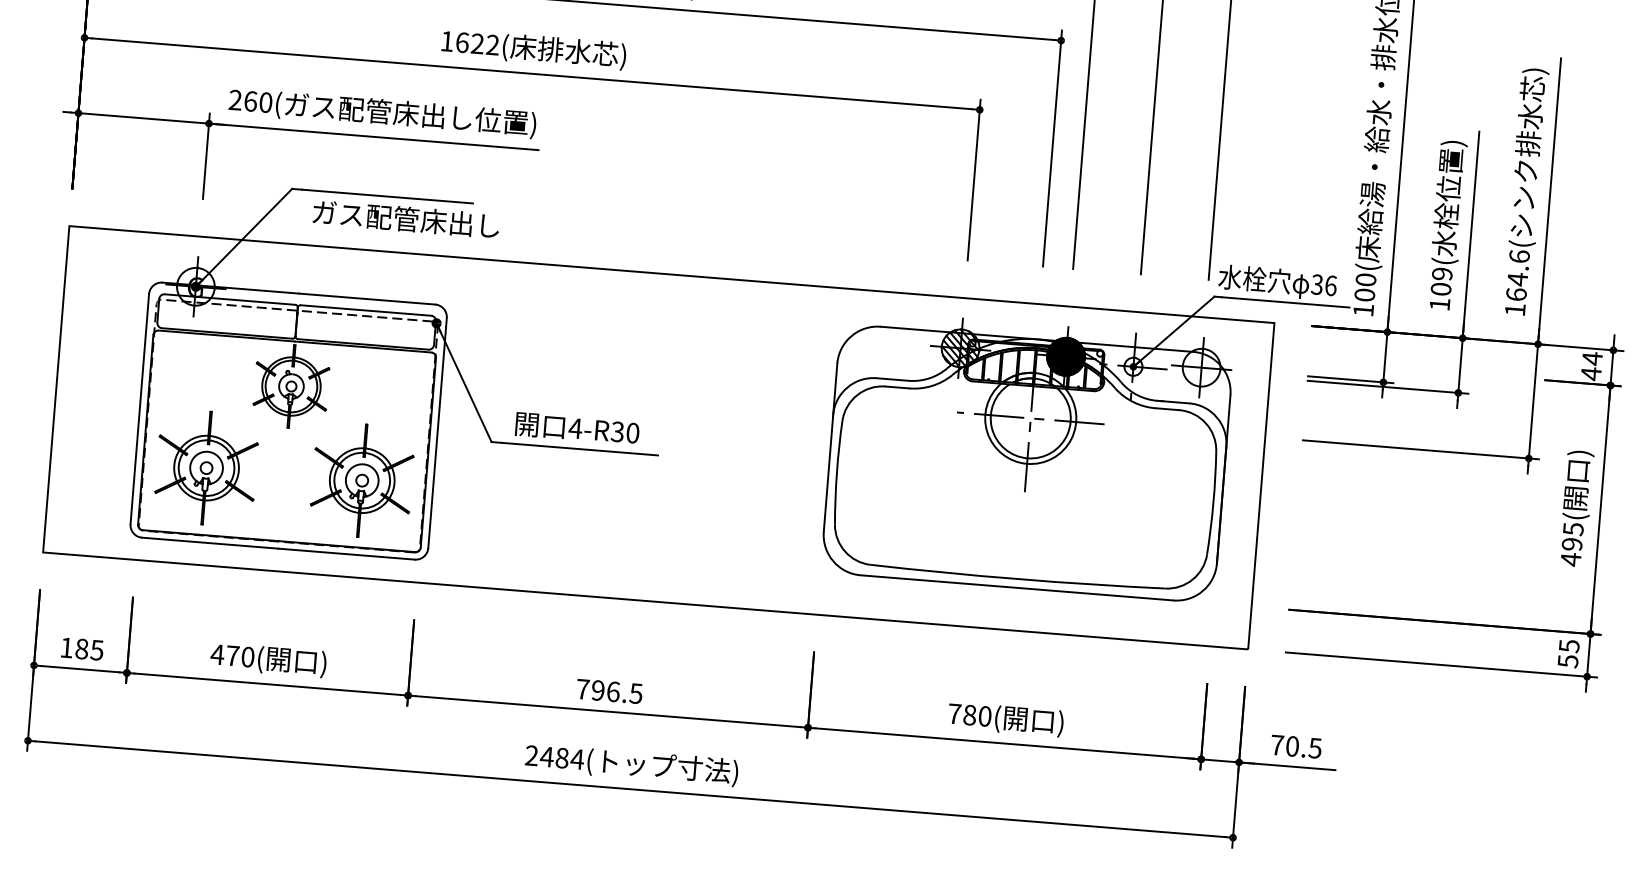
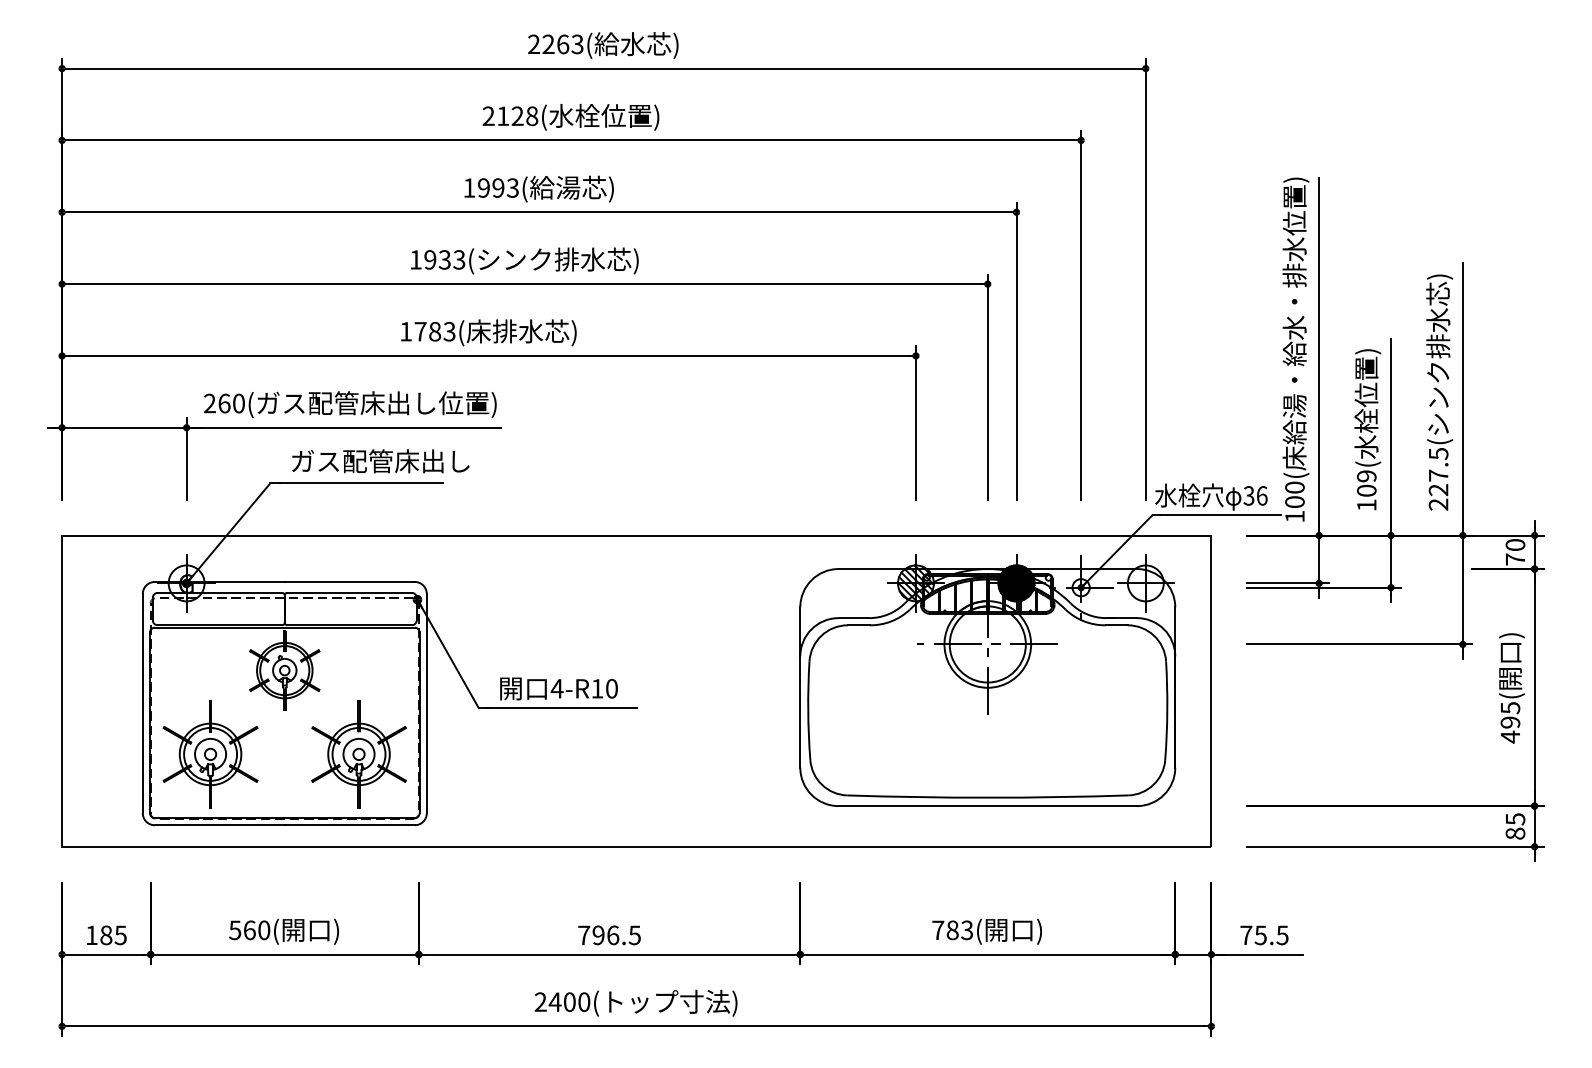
text: (477, 43) -> (434, 331), 1622( -> 1783(
text: (405, 219) -> (380, 461), moved
text: (1517, 282) -> (1438, 478), 164.6( -> 227.5(
text: (1591, 366) -> (1515, 552), 44 -> 70
text: (617, 431) -> (597, 688), 4-R30 -> 4-R10
text: (224, 655) -> (241, 930), 470( -> 560(
text: (1568, 661) -> (1515, 833), 55 -> 85
text: (985, 716) -> (967, 930), 780( -> 783(
text: (1292, 746) -> (1260, 935), 70.5 -> 75.5
text: (569, 758) -> (576, 1001), 2484 -> 2400

